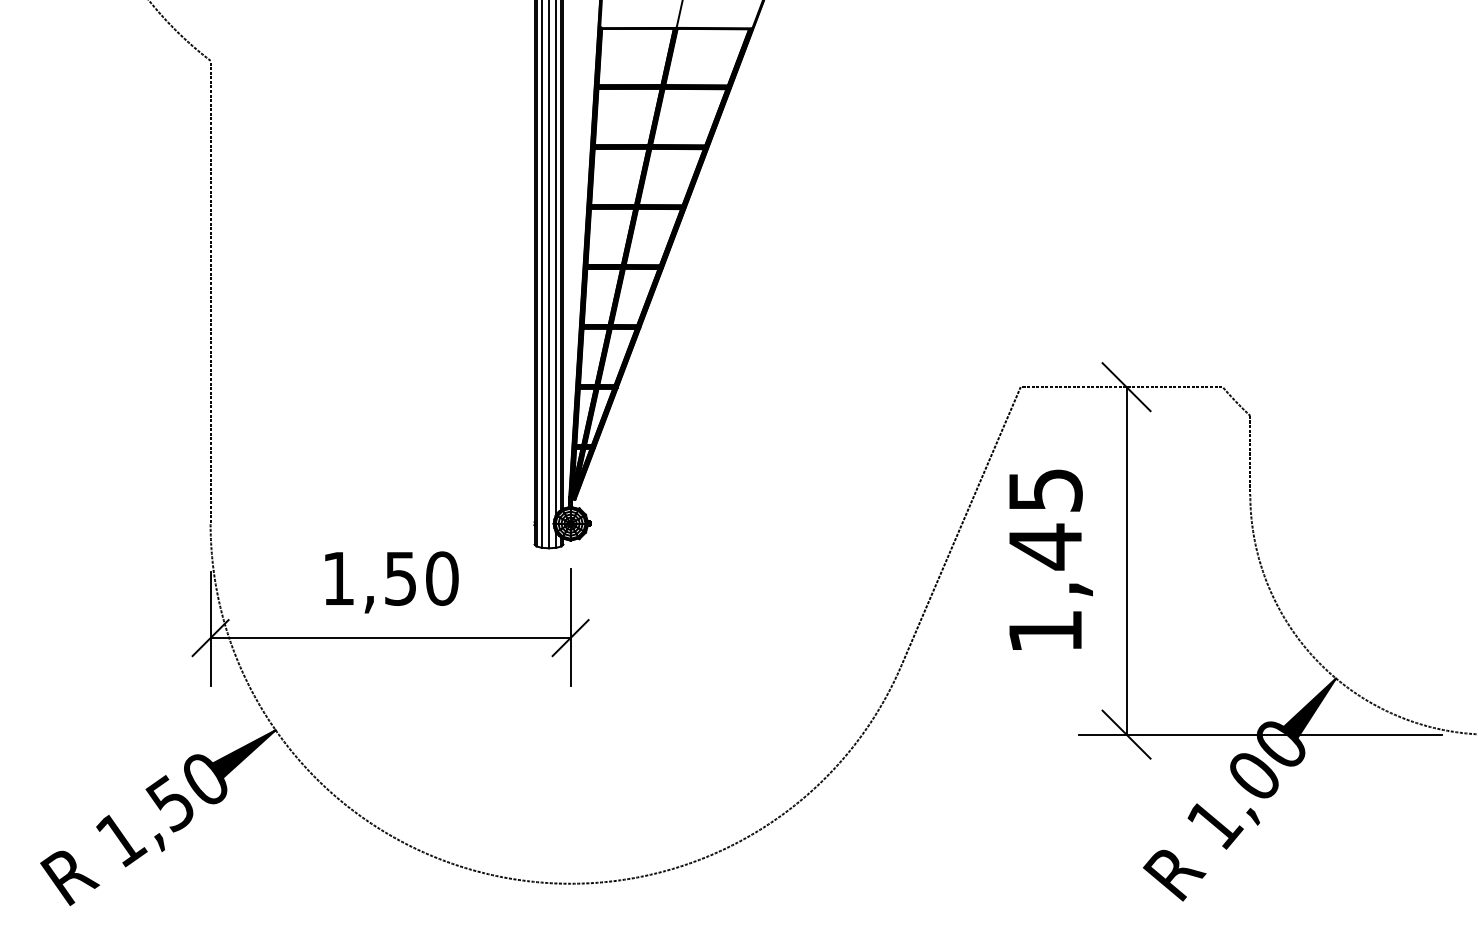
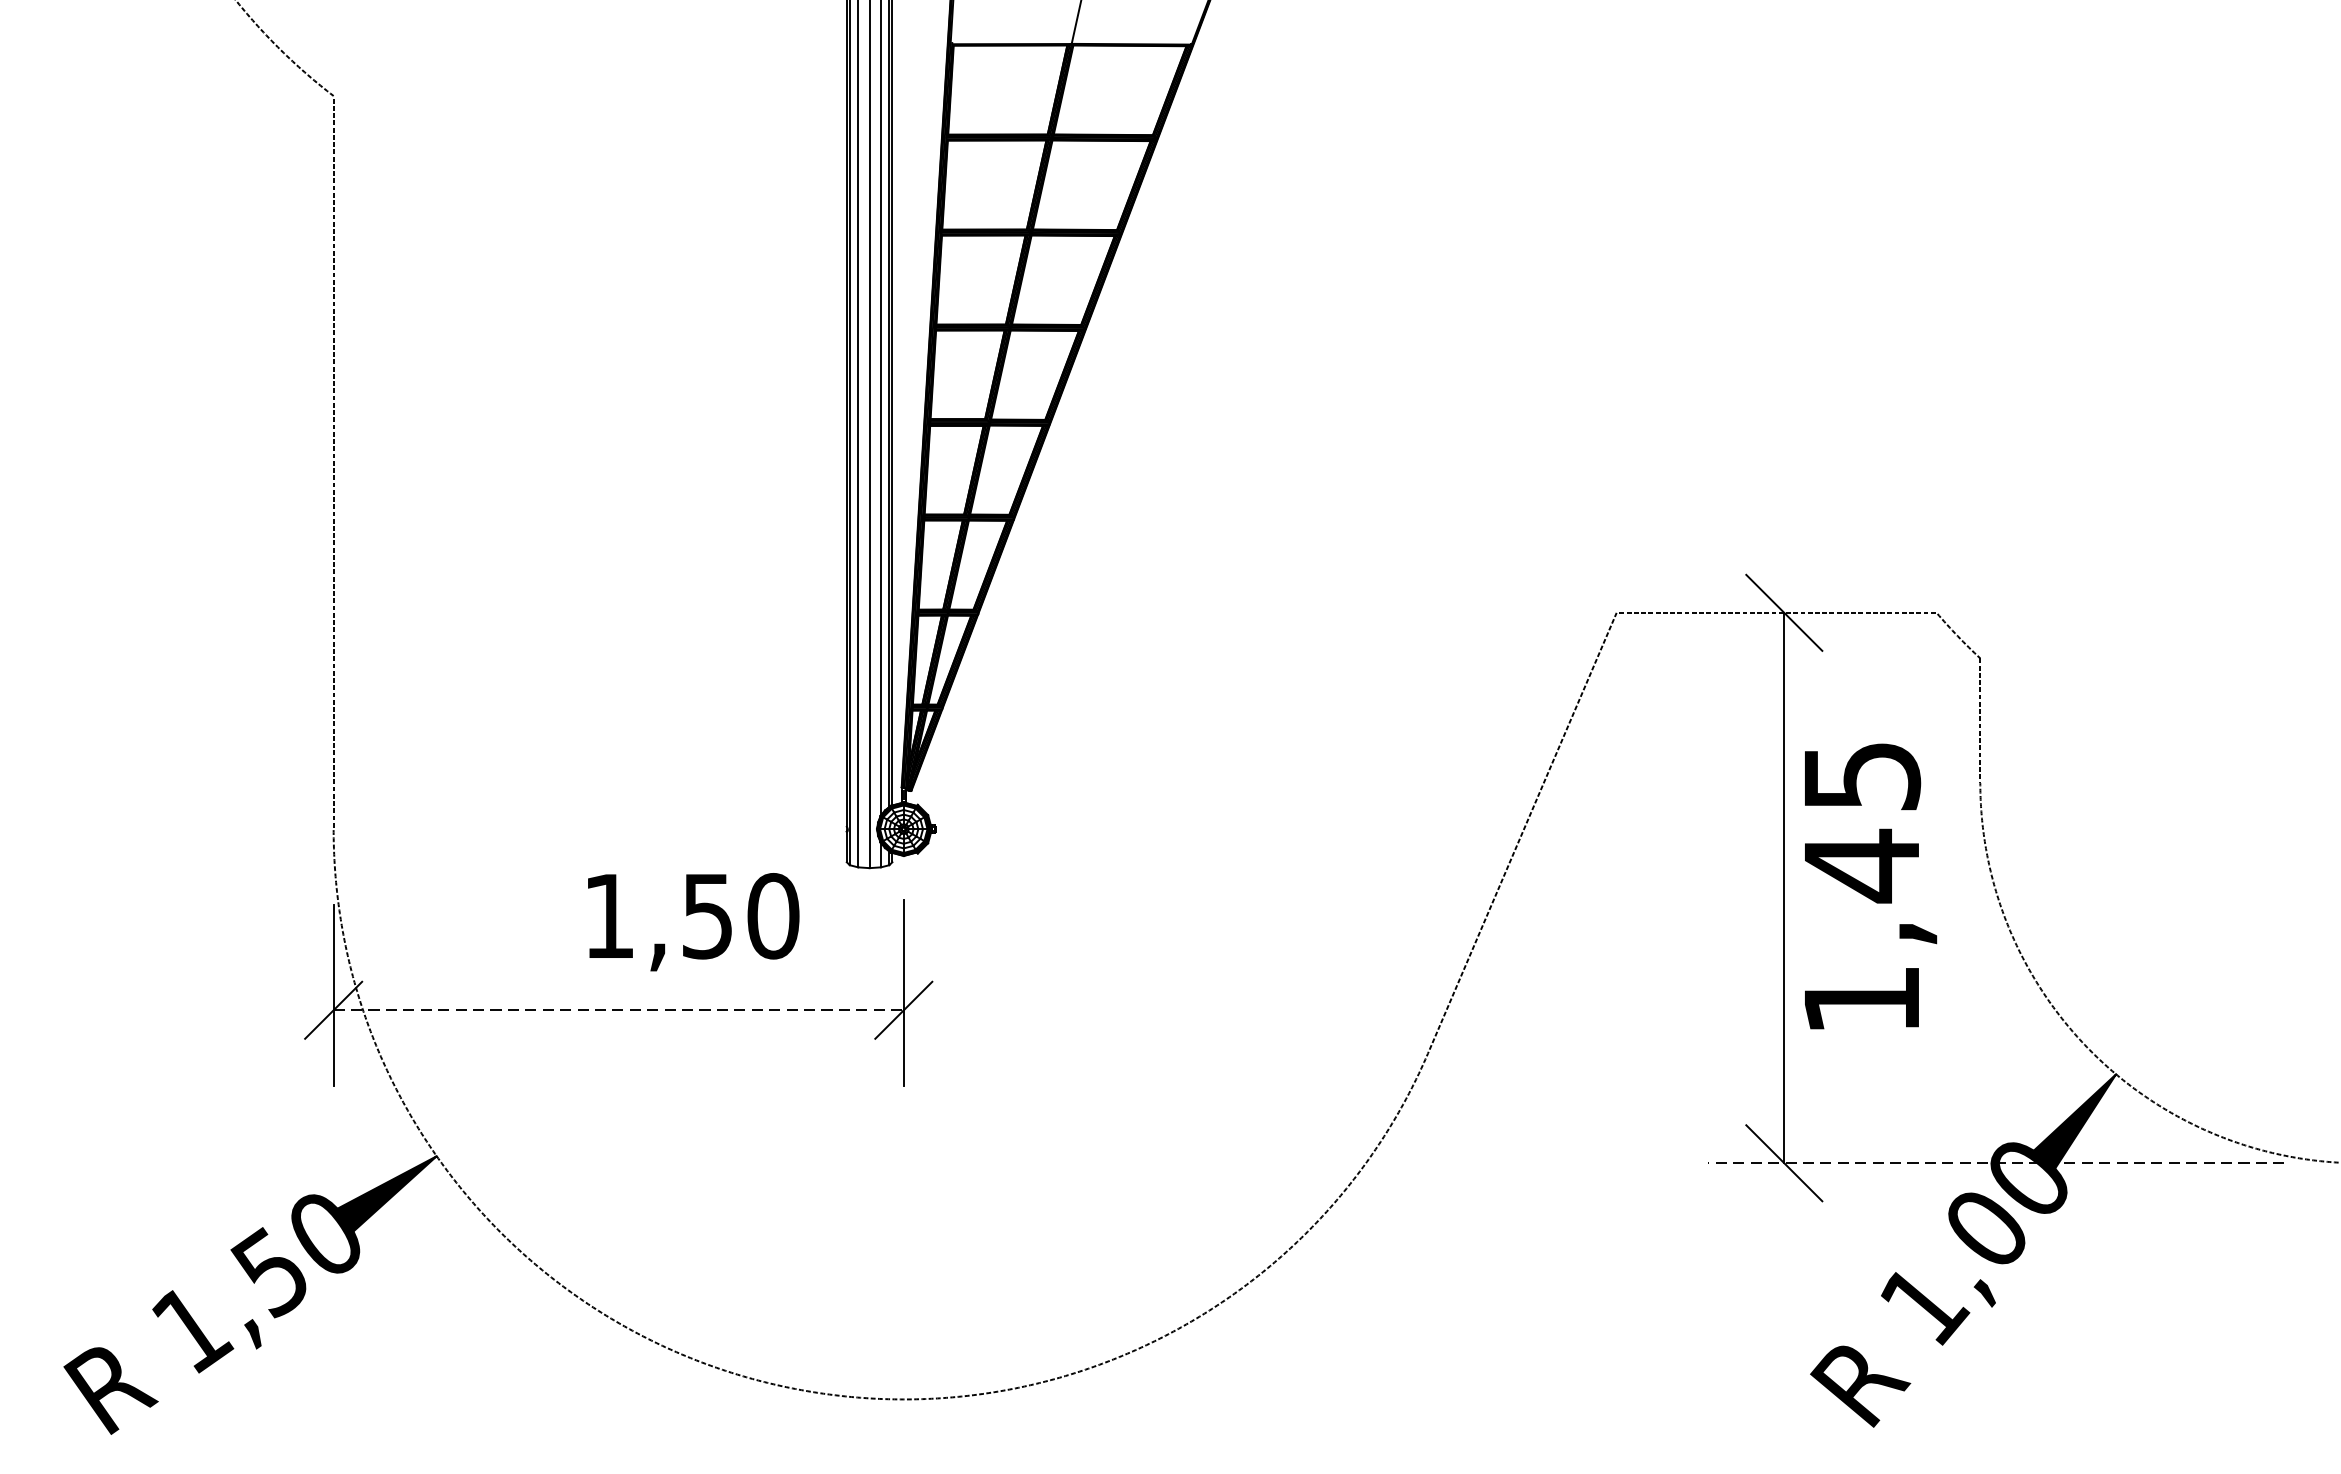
text: (1050, 559) -> (1869, 885), moved
text: (391, 582) -> (692, 922), moved
line: (391, 638) -> (620, 1010), solid -> dashed
line: (1260, 734) -> (1996, 1163), solid -> dashed

